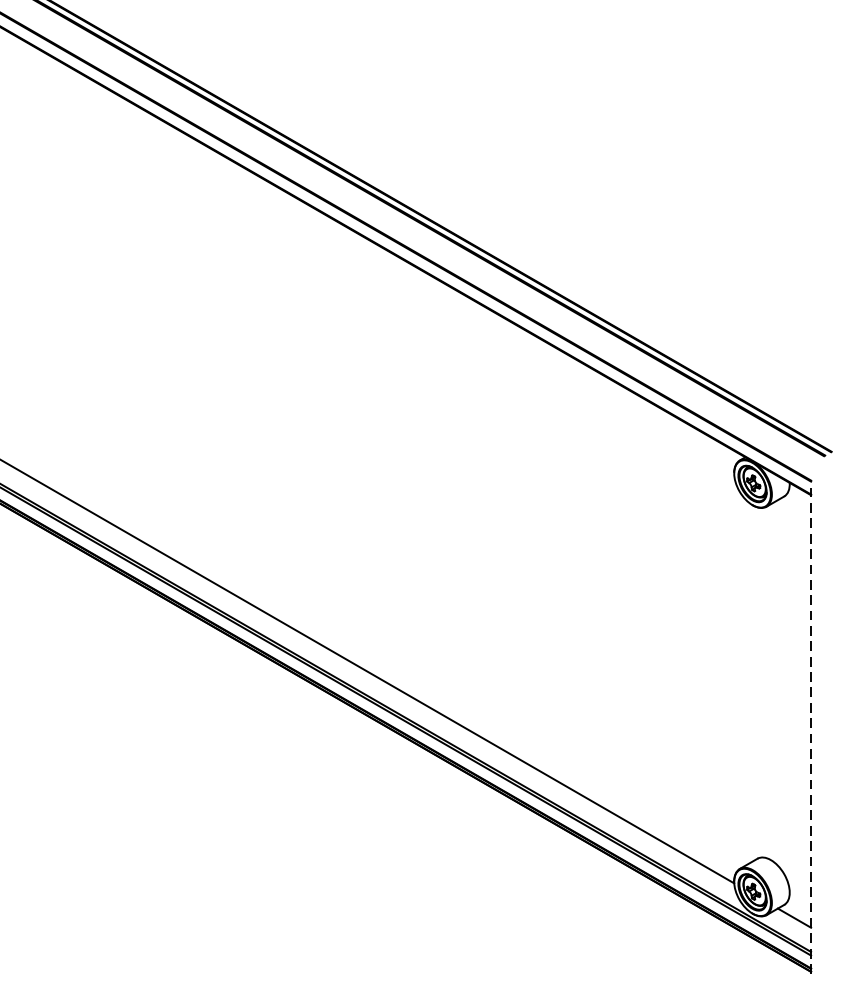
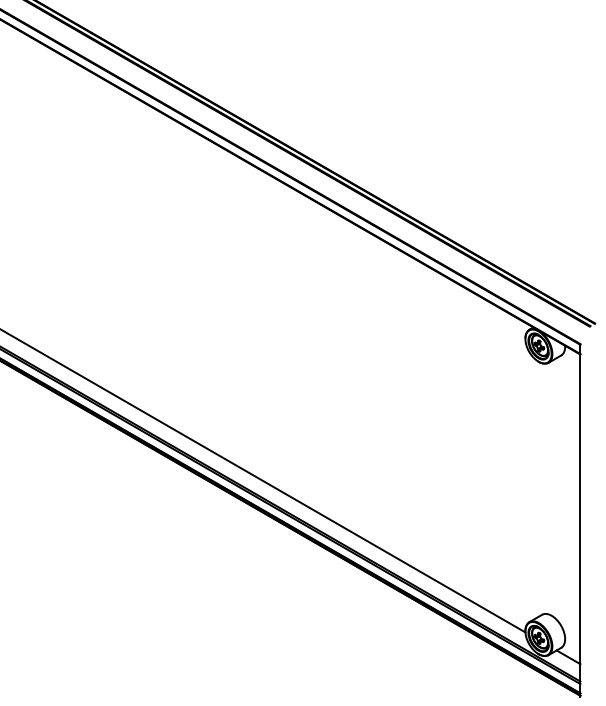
line: (811, 726) -> (580, 520), dashed -> solid

